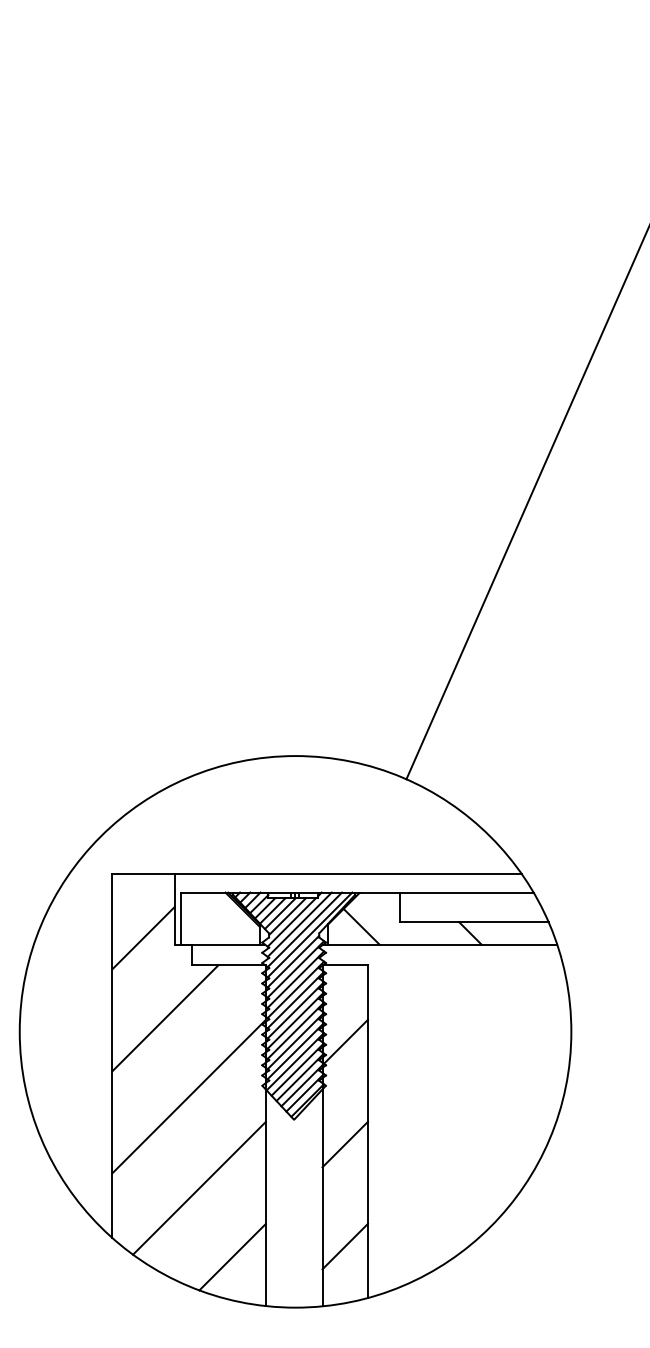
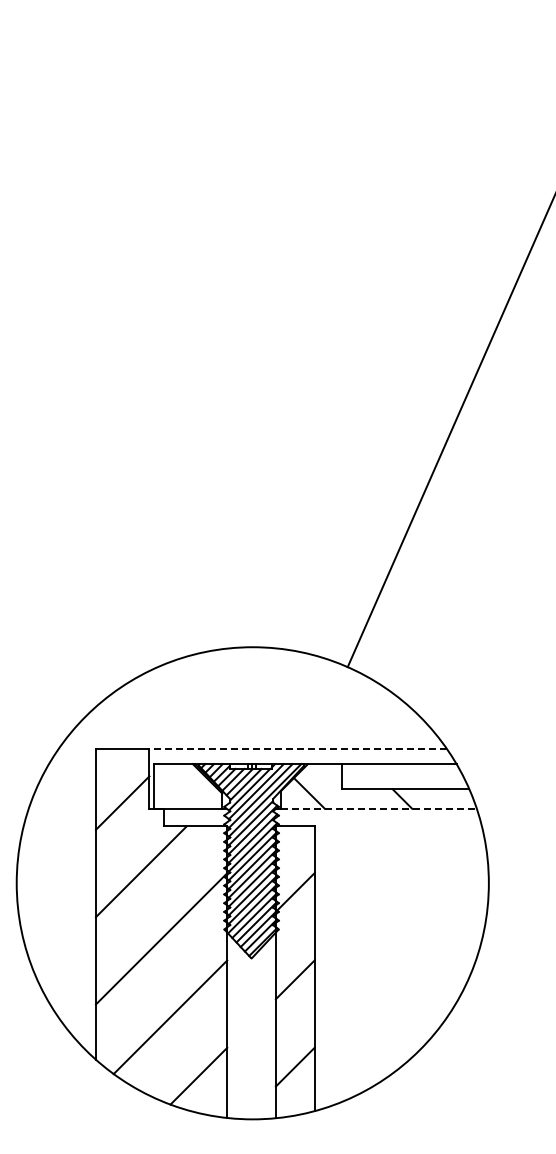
line: (348, 874) -> (298, 748), solid -> dashed
line: (443, 944) -> (379, 808), solid -> dashed

